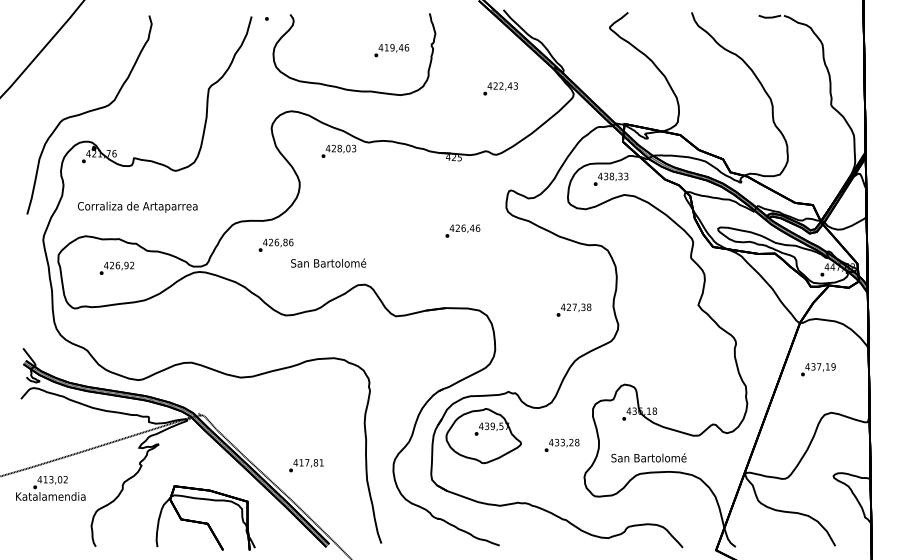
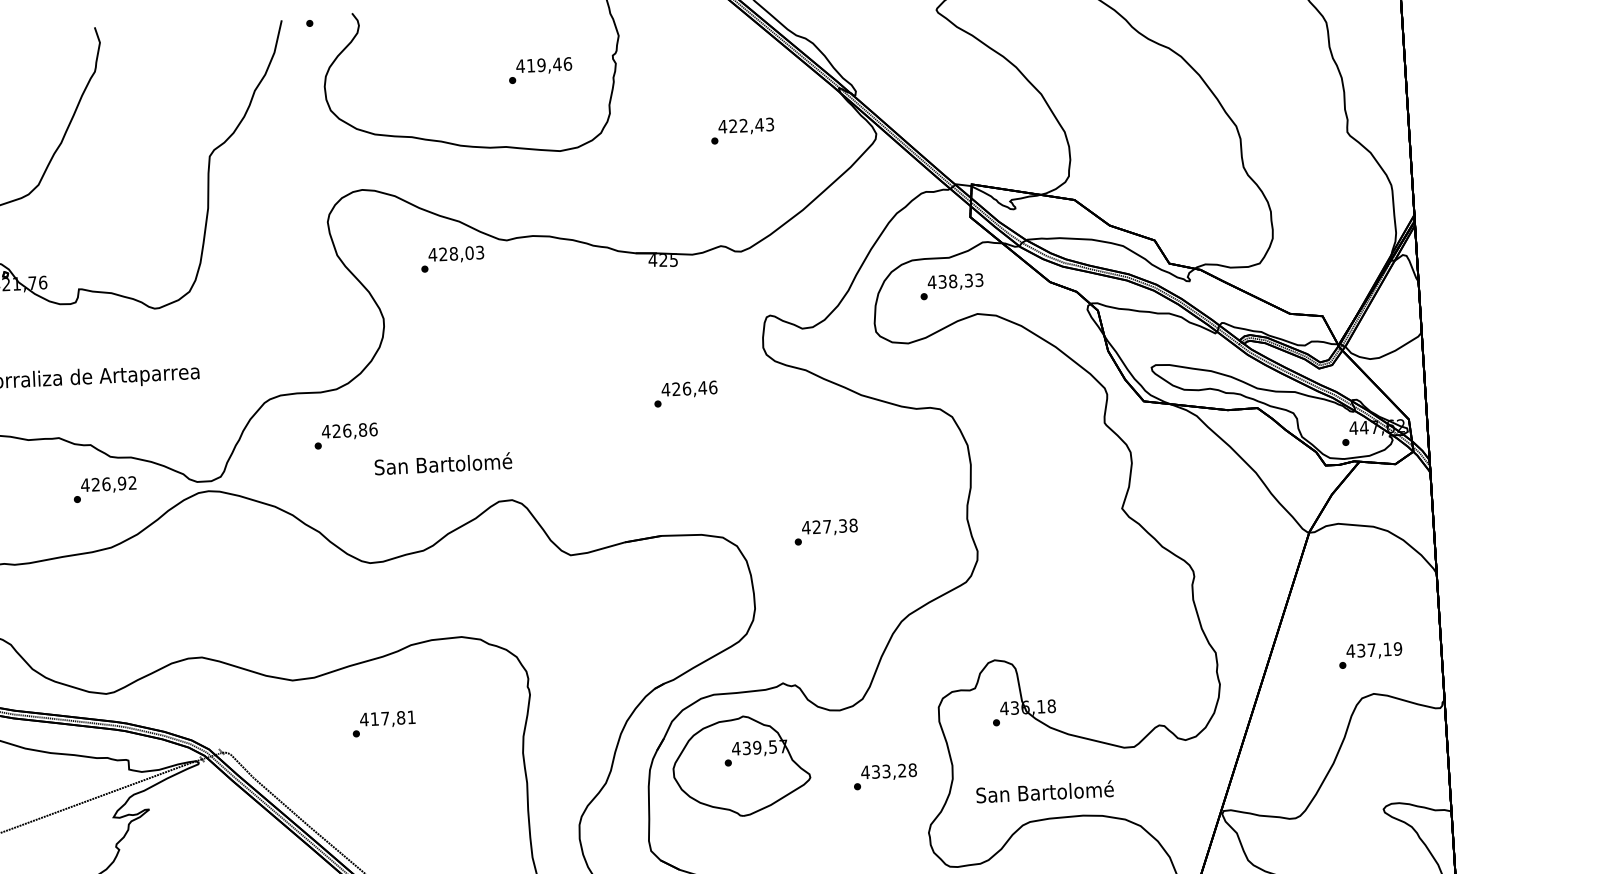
text: (116, 267) -> (104, 487), moved
text: (573, 309) -> (825, 530), moved
text: (818, 369) -> (1370, 655), moved
text: (306, 465) -> (384, 723), moved

